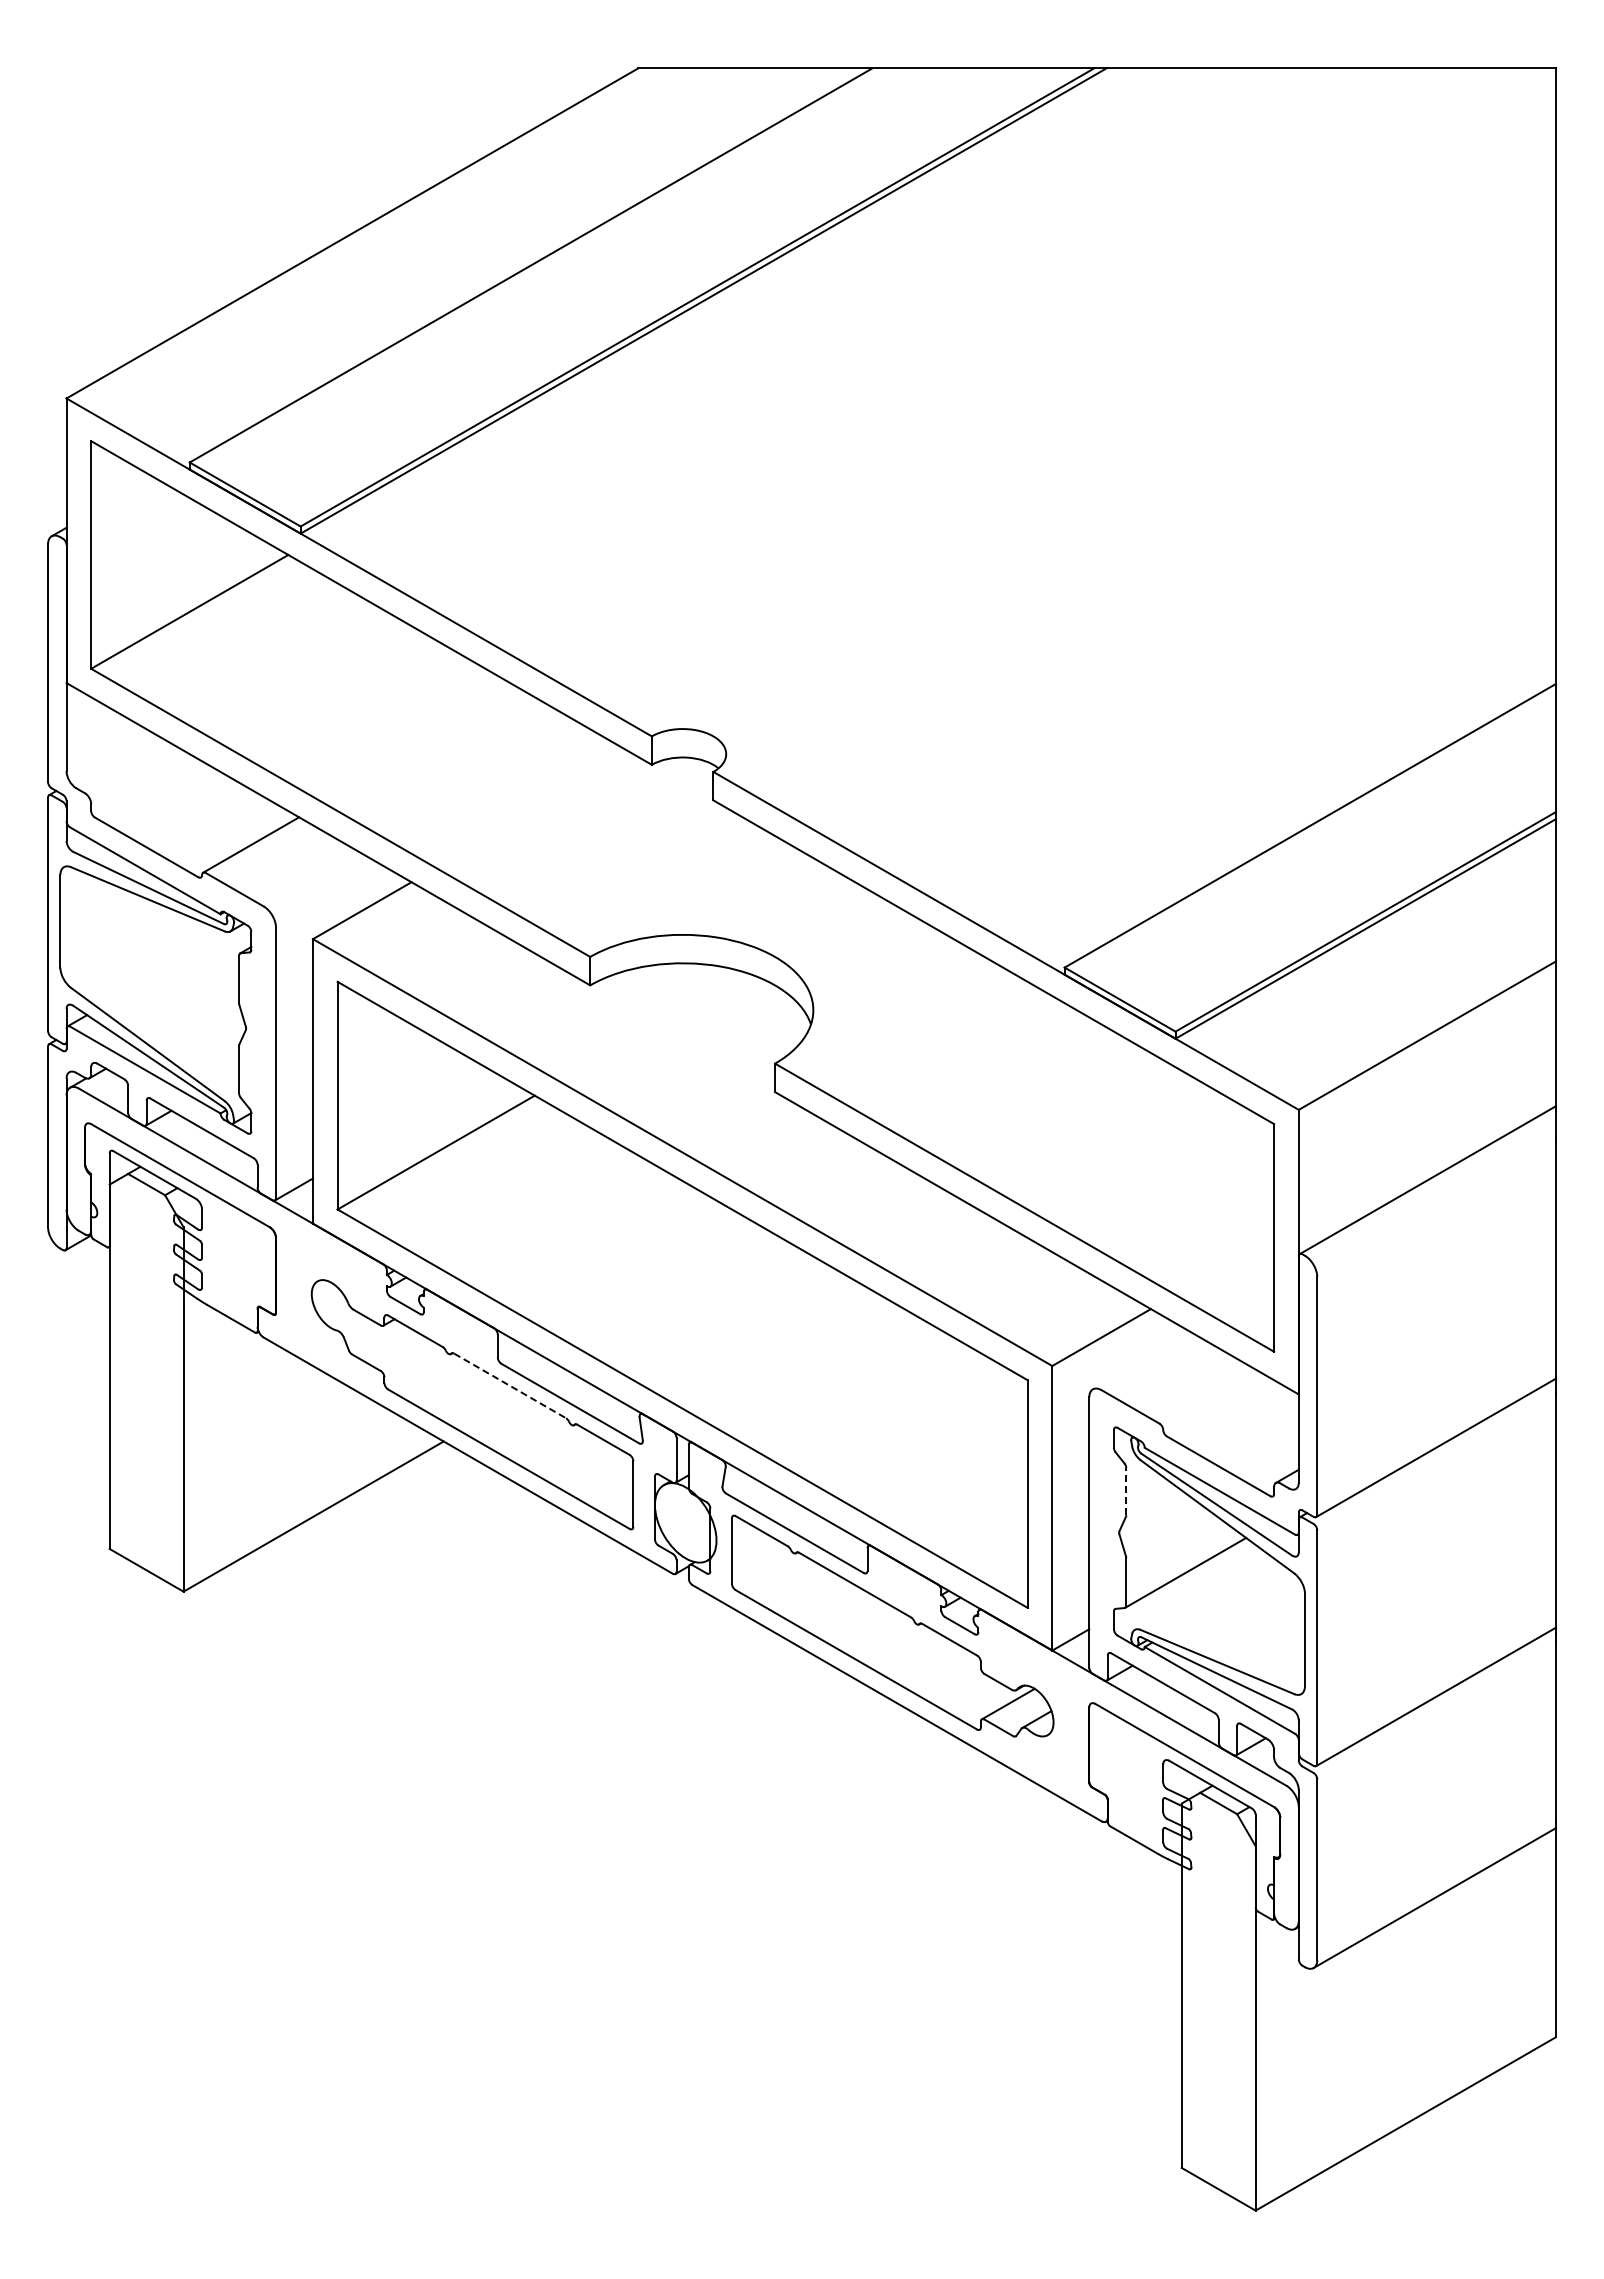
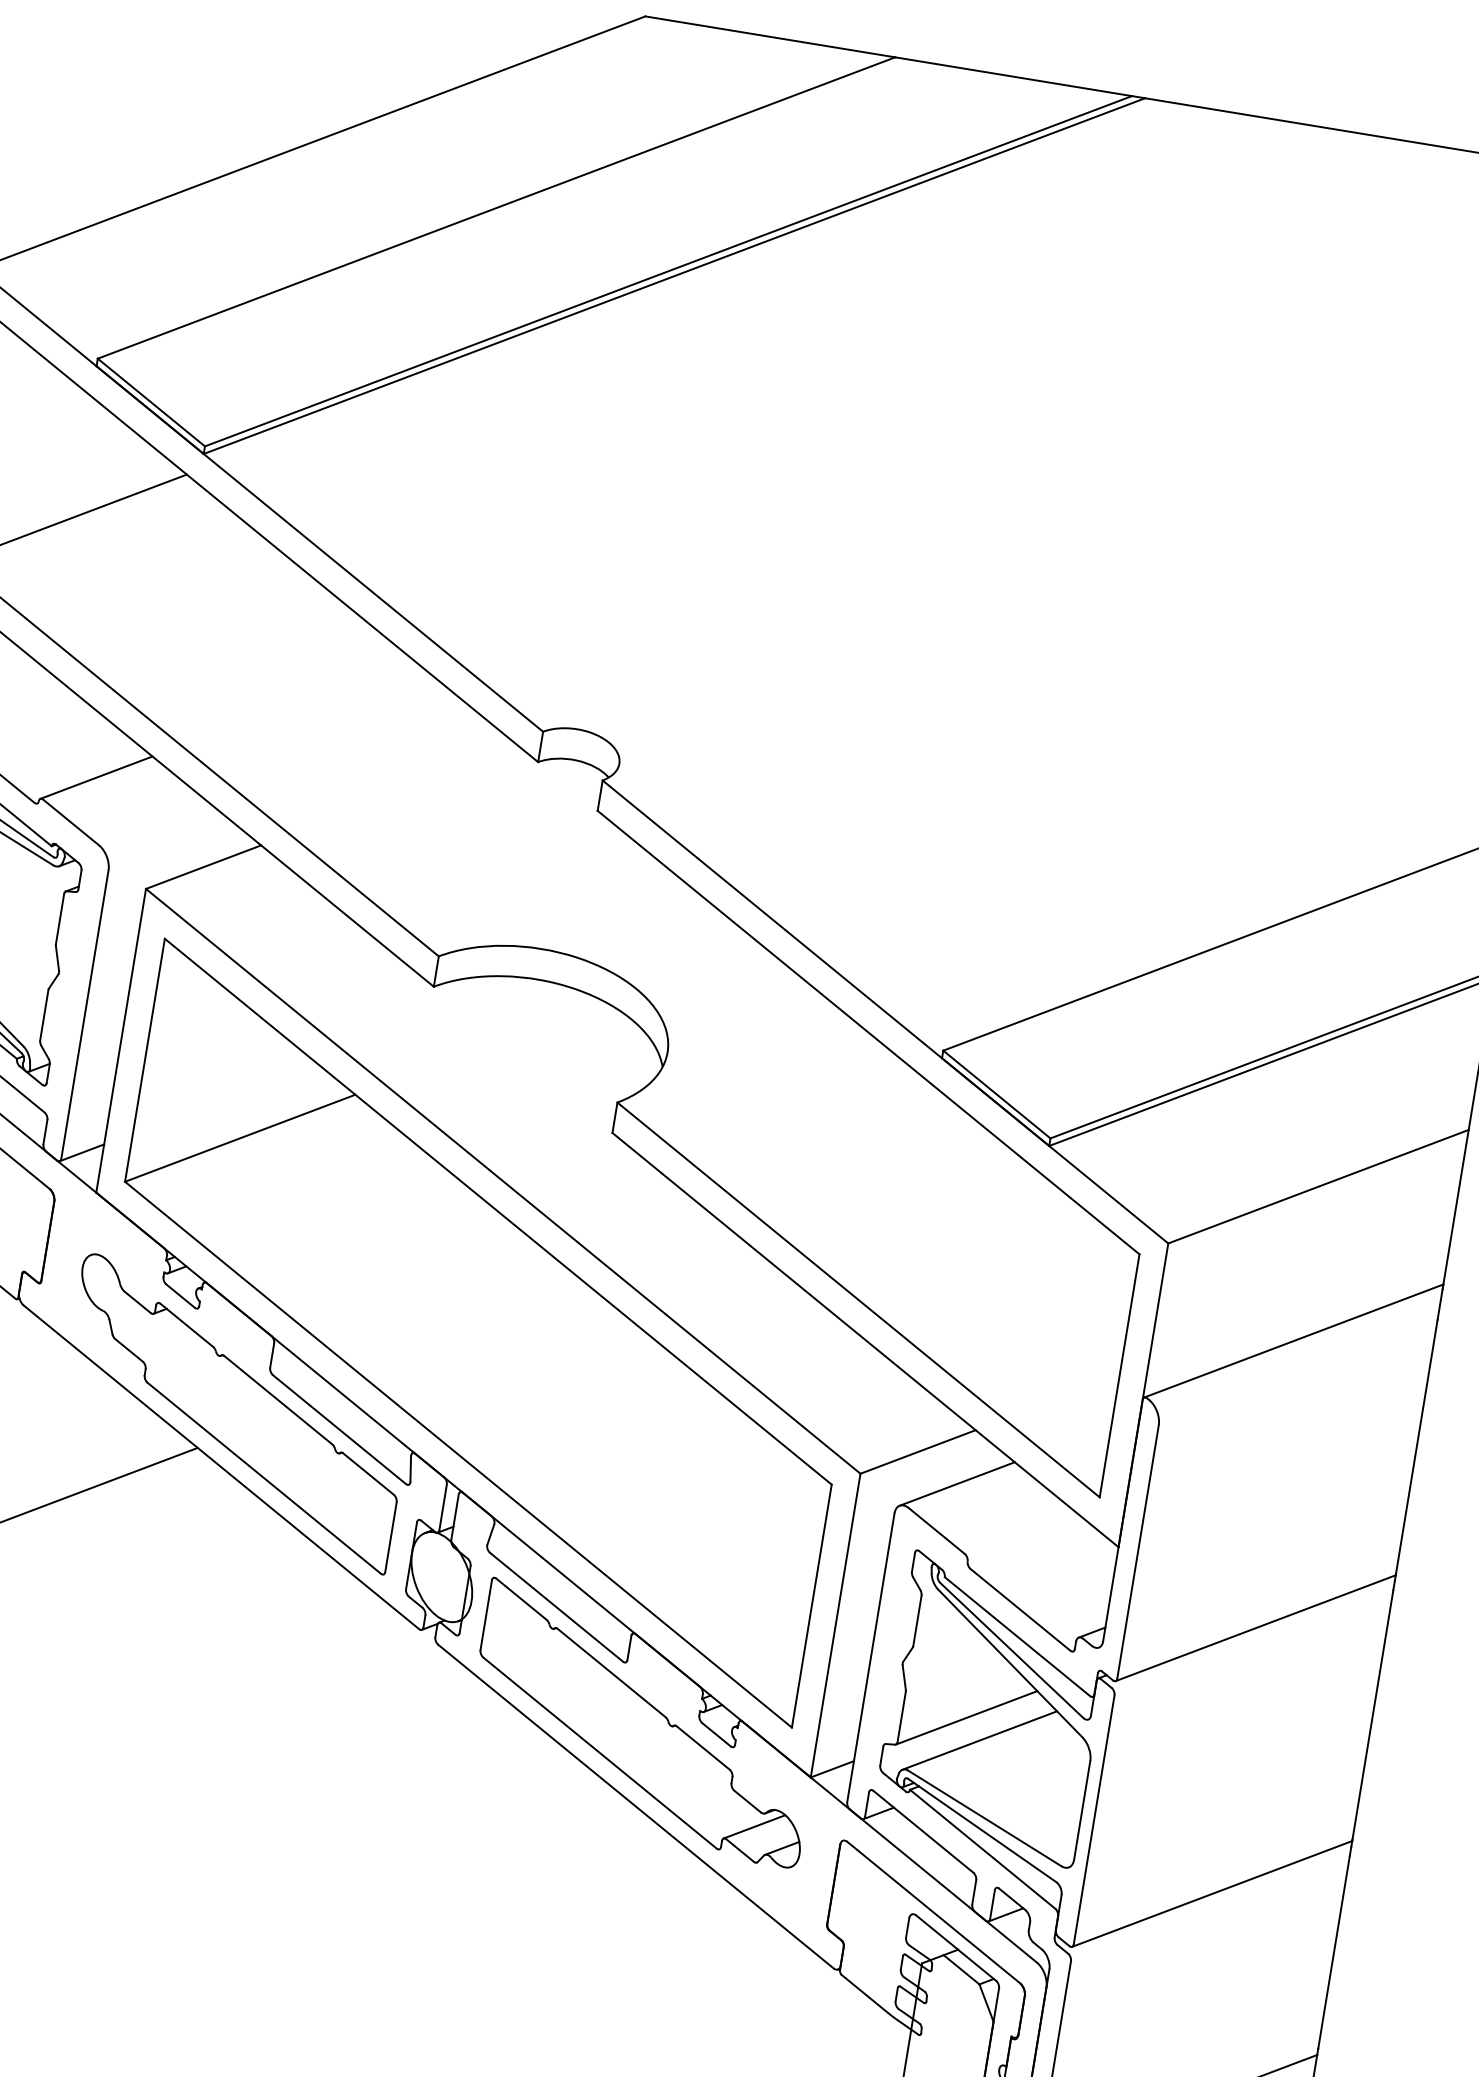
line: (1141, 1360) -> (956, 1483), added
line: (510, 1385) -> (278, 1399), dashed -> solid
line: (1126, 1491) -> (917, 1620), dashed -> solid
line: (1200, 1591) -> (979, 1740), added

